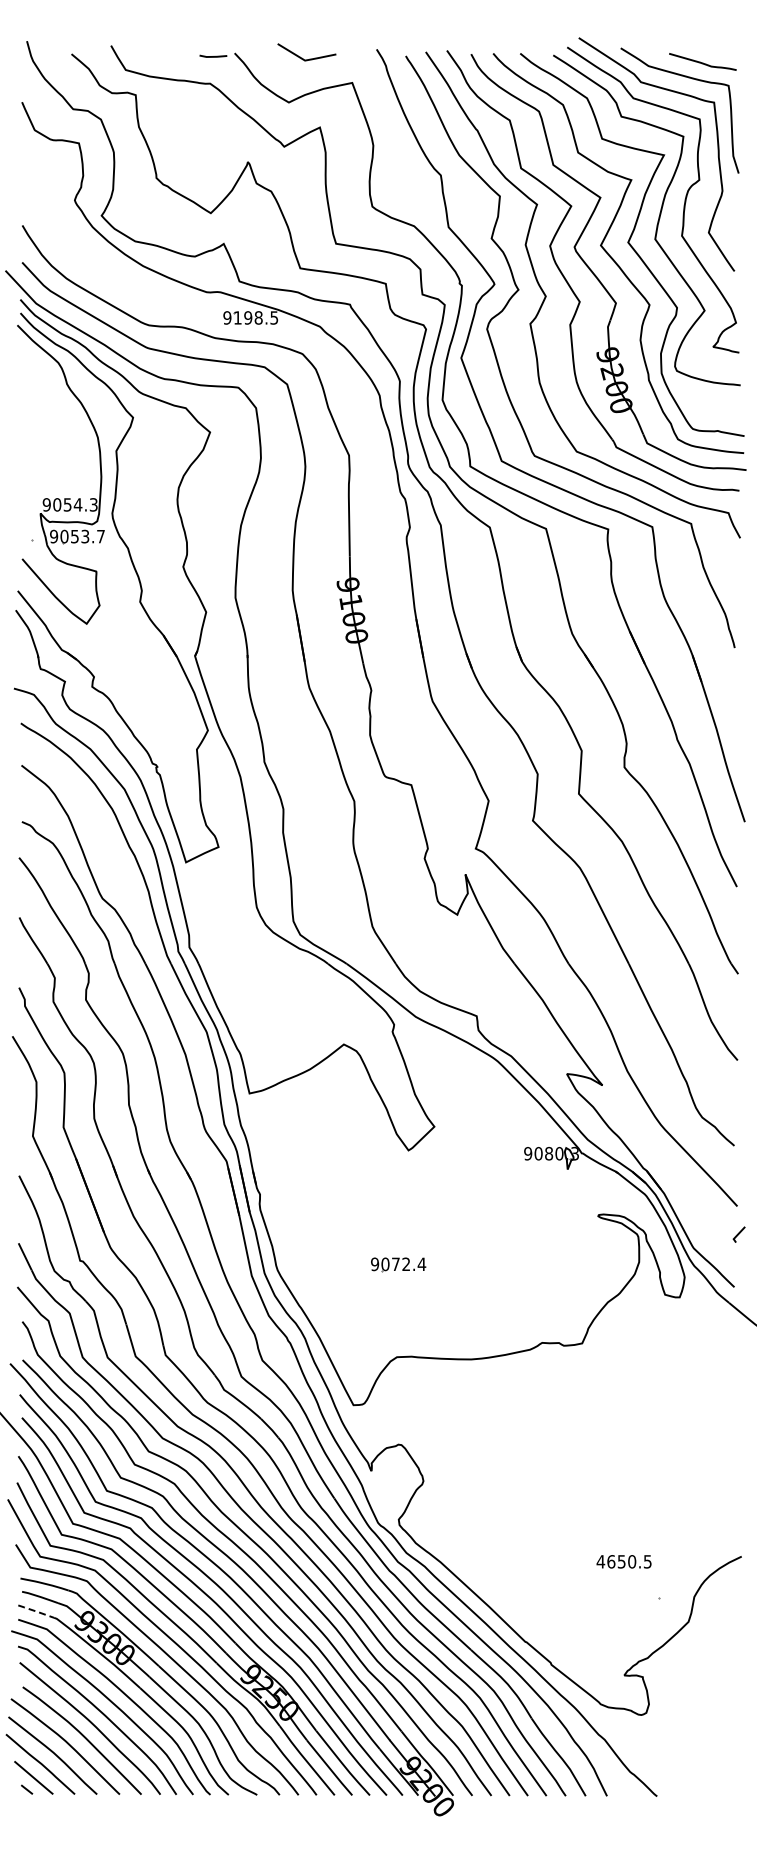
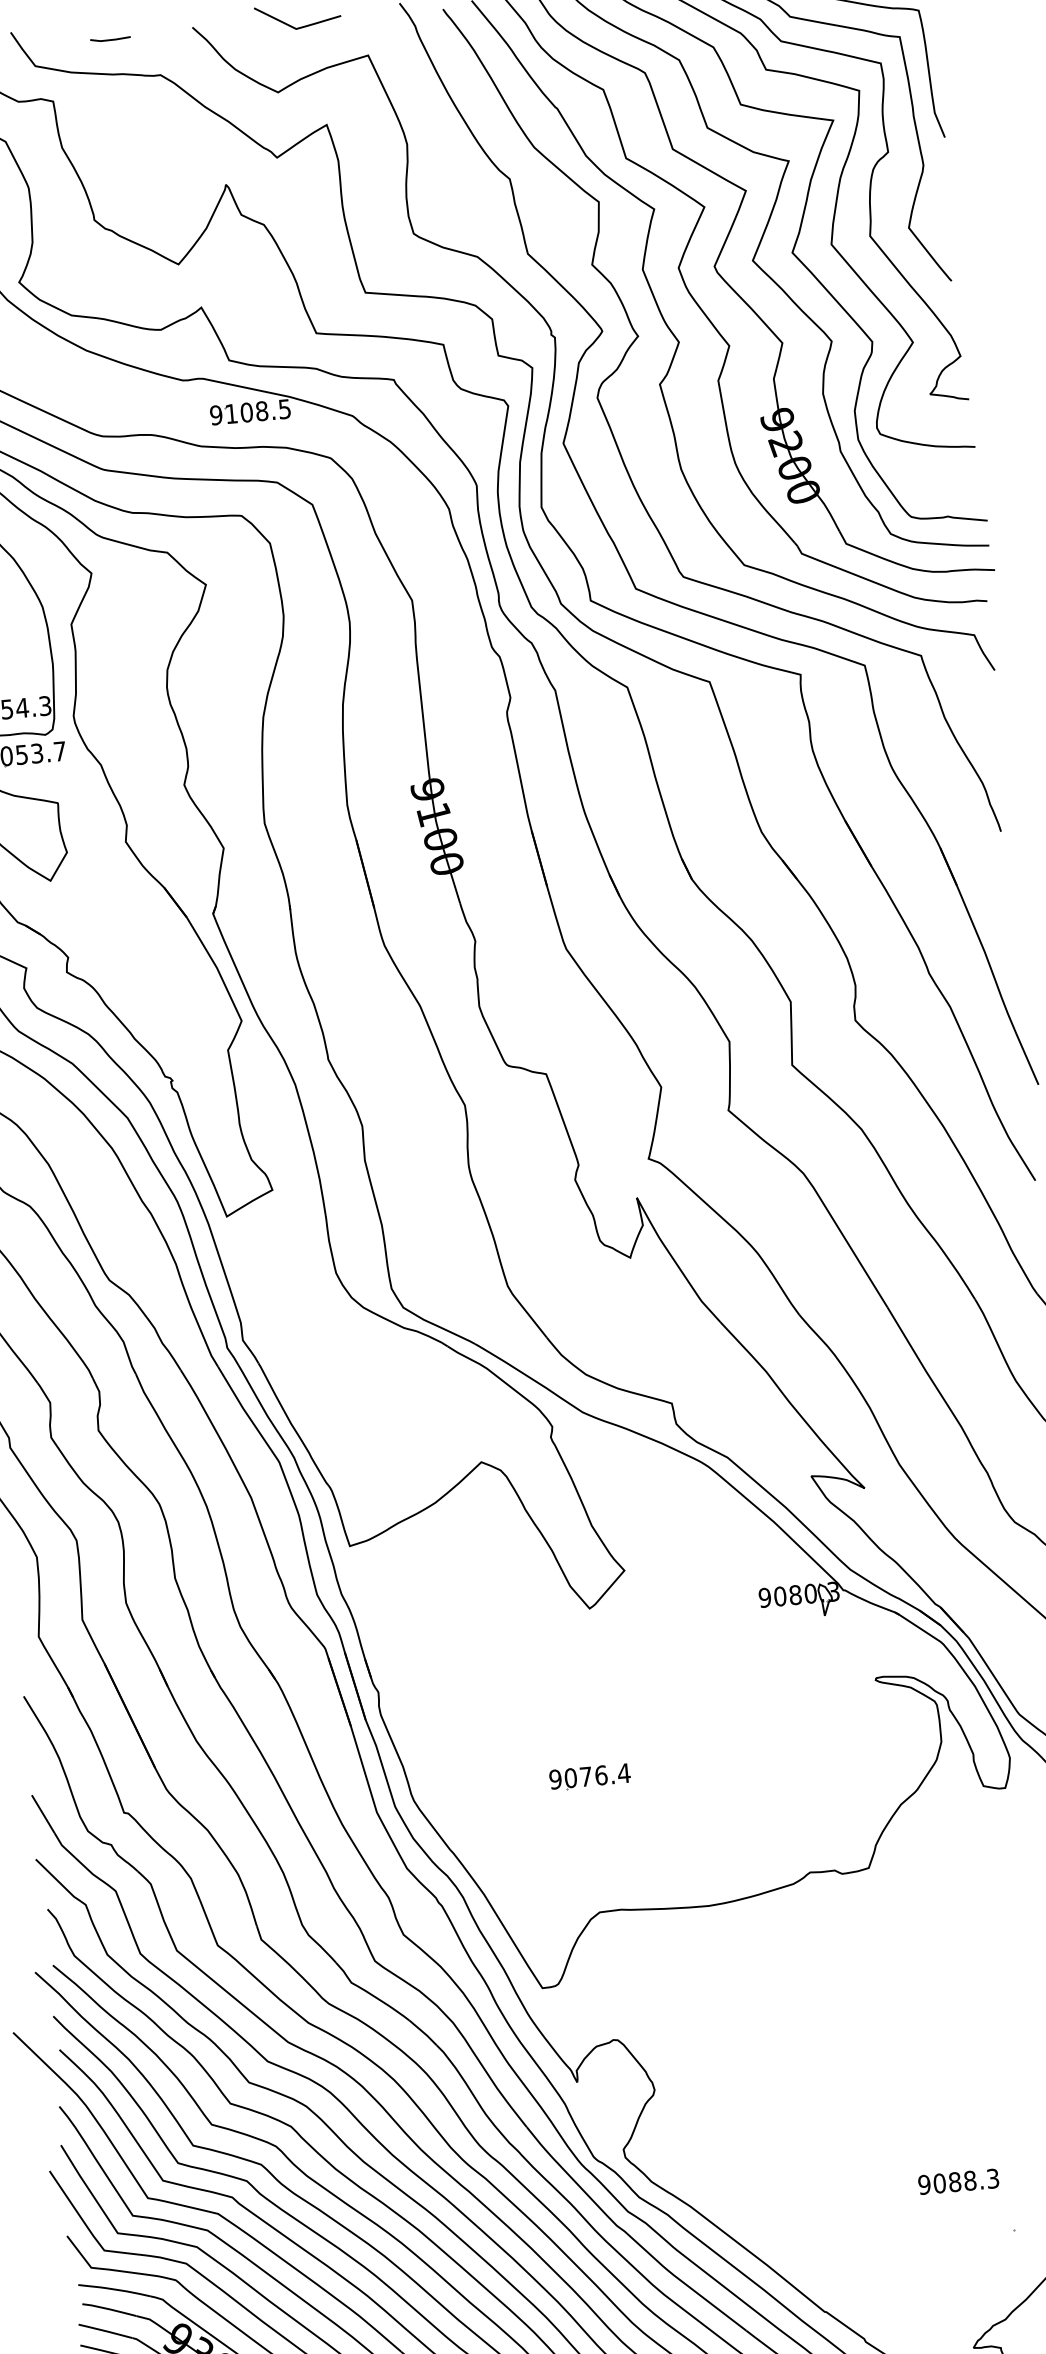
line: (213, 56) -> (110, 39), moved
text: (248, 317) -> (247, 411), 9198.5 -> 9108.5
text: (406, 1264) -> (601, 1775), 9072.4 -> 9076.4
text: (623, 1561) -> (957, 2181), 4650.5 -> 9088.3
line: (36, 1611) -> (105, 2331), dashed -> solid

